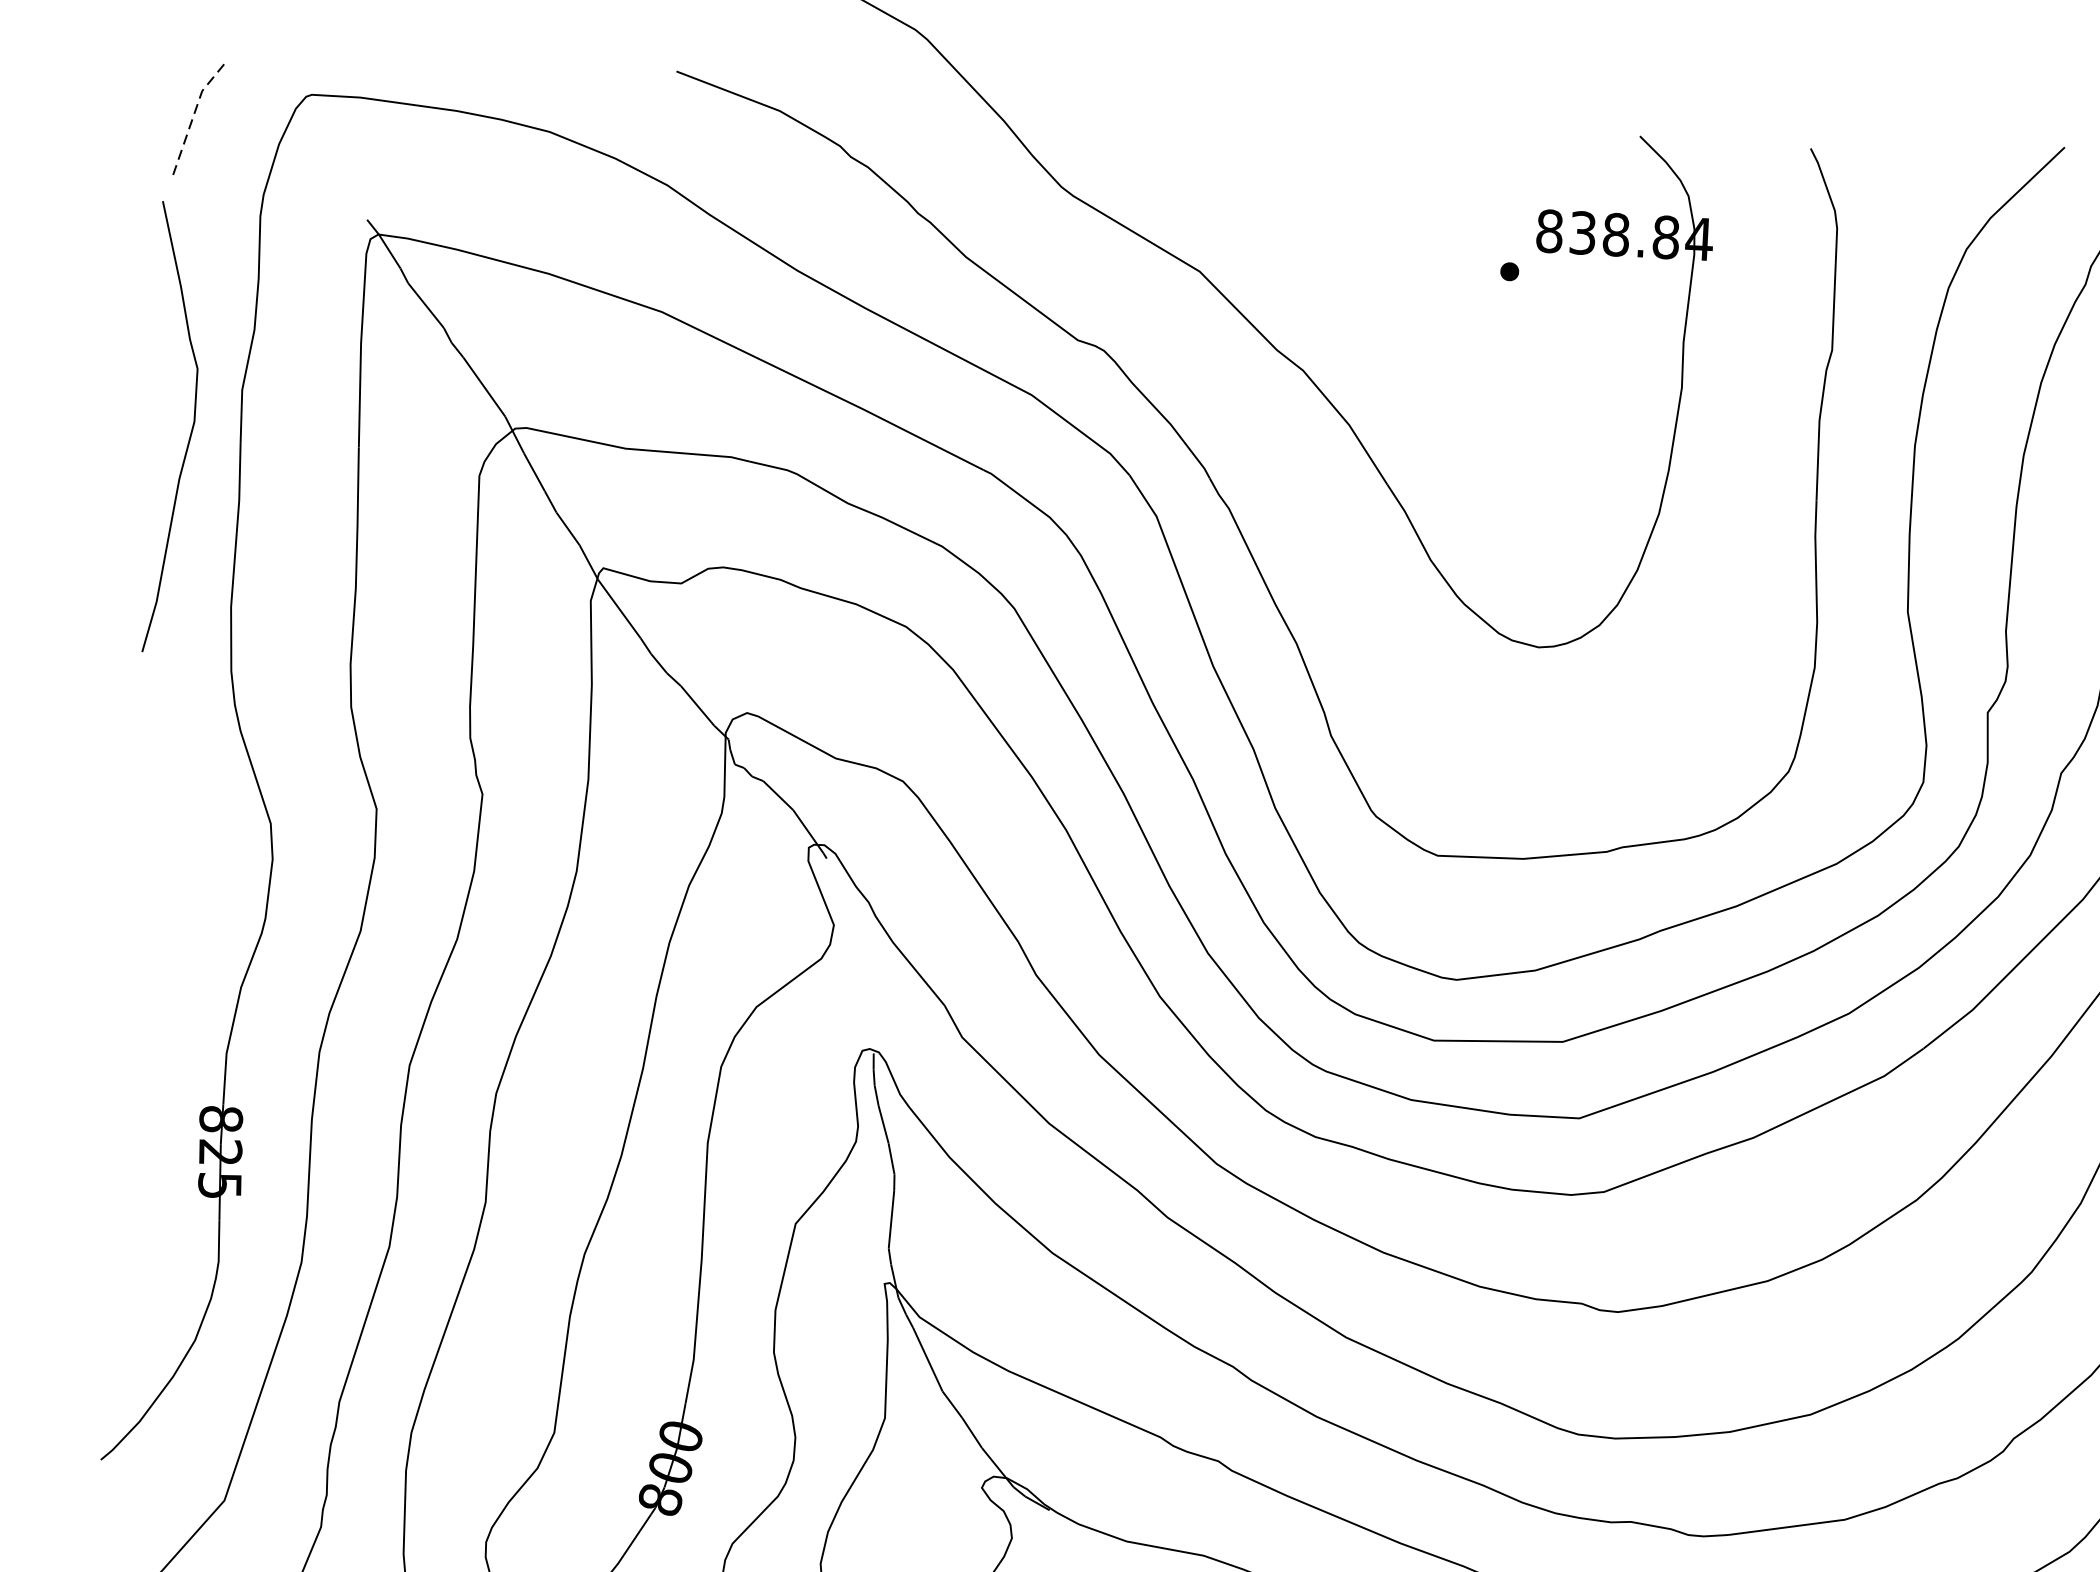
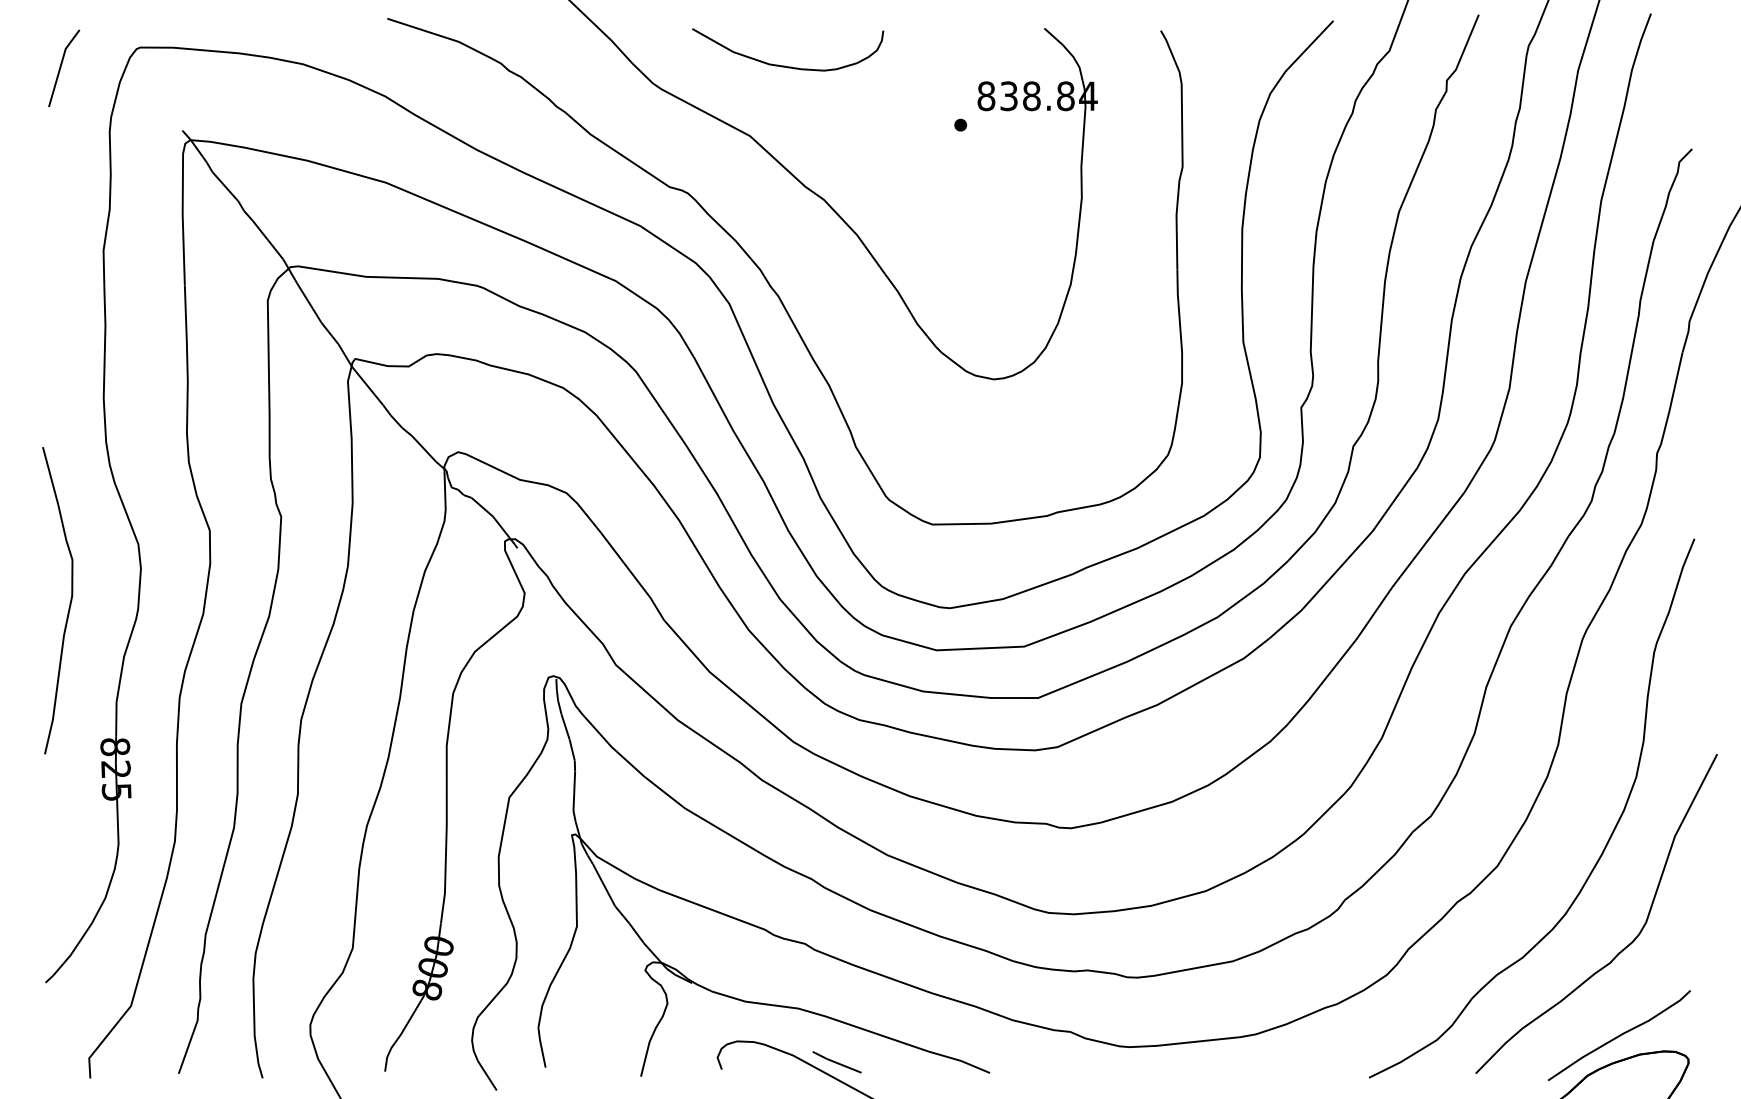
line: (193, 116) -> (60, 66), dashed -> solid
curve: (1255, 170) -> (784, 65), added
curve: (189, 432) -> (69, 603), moved

